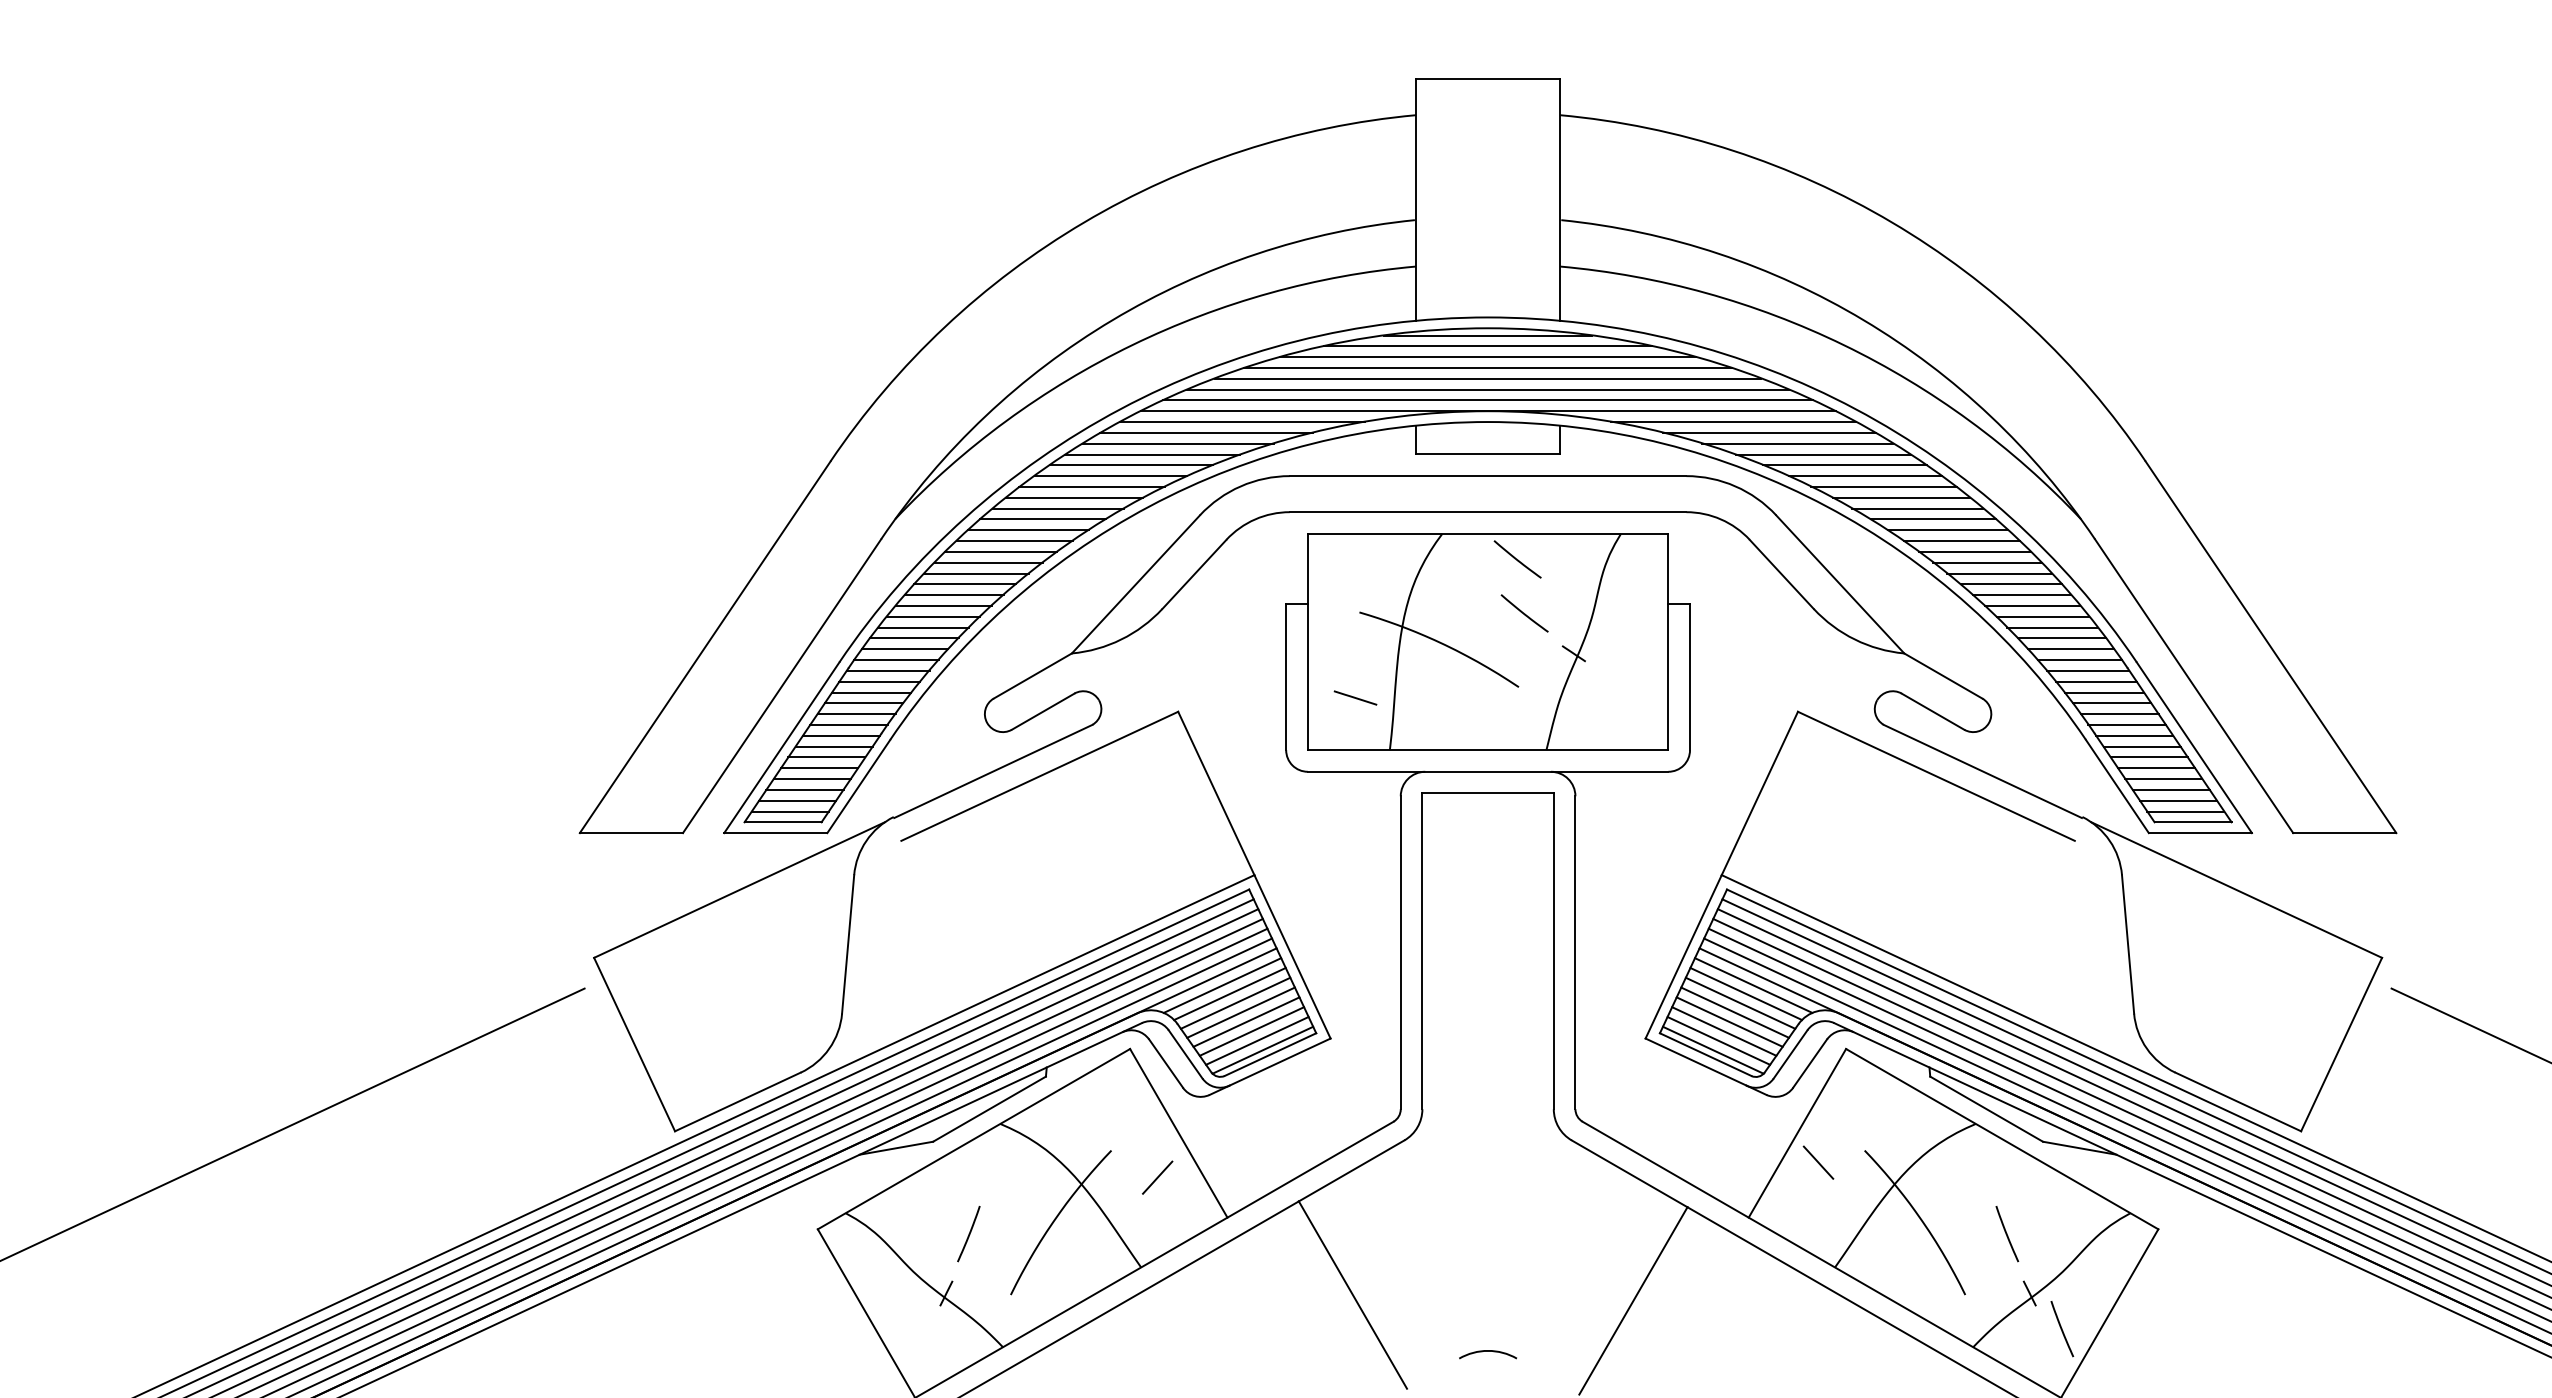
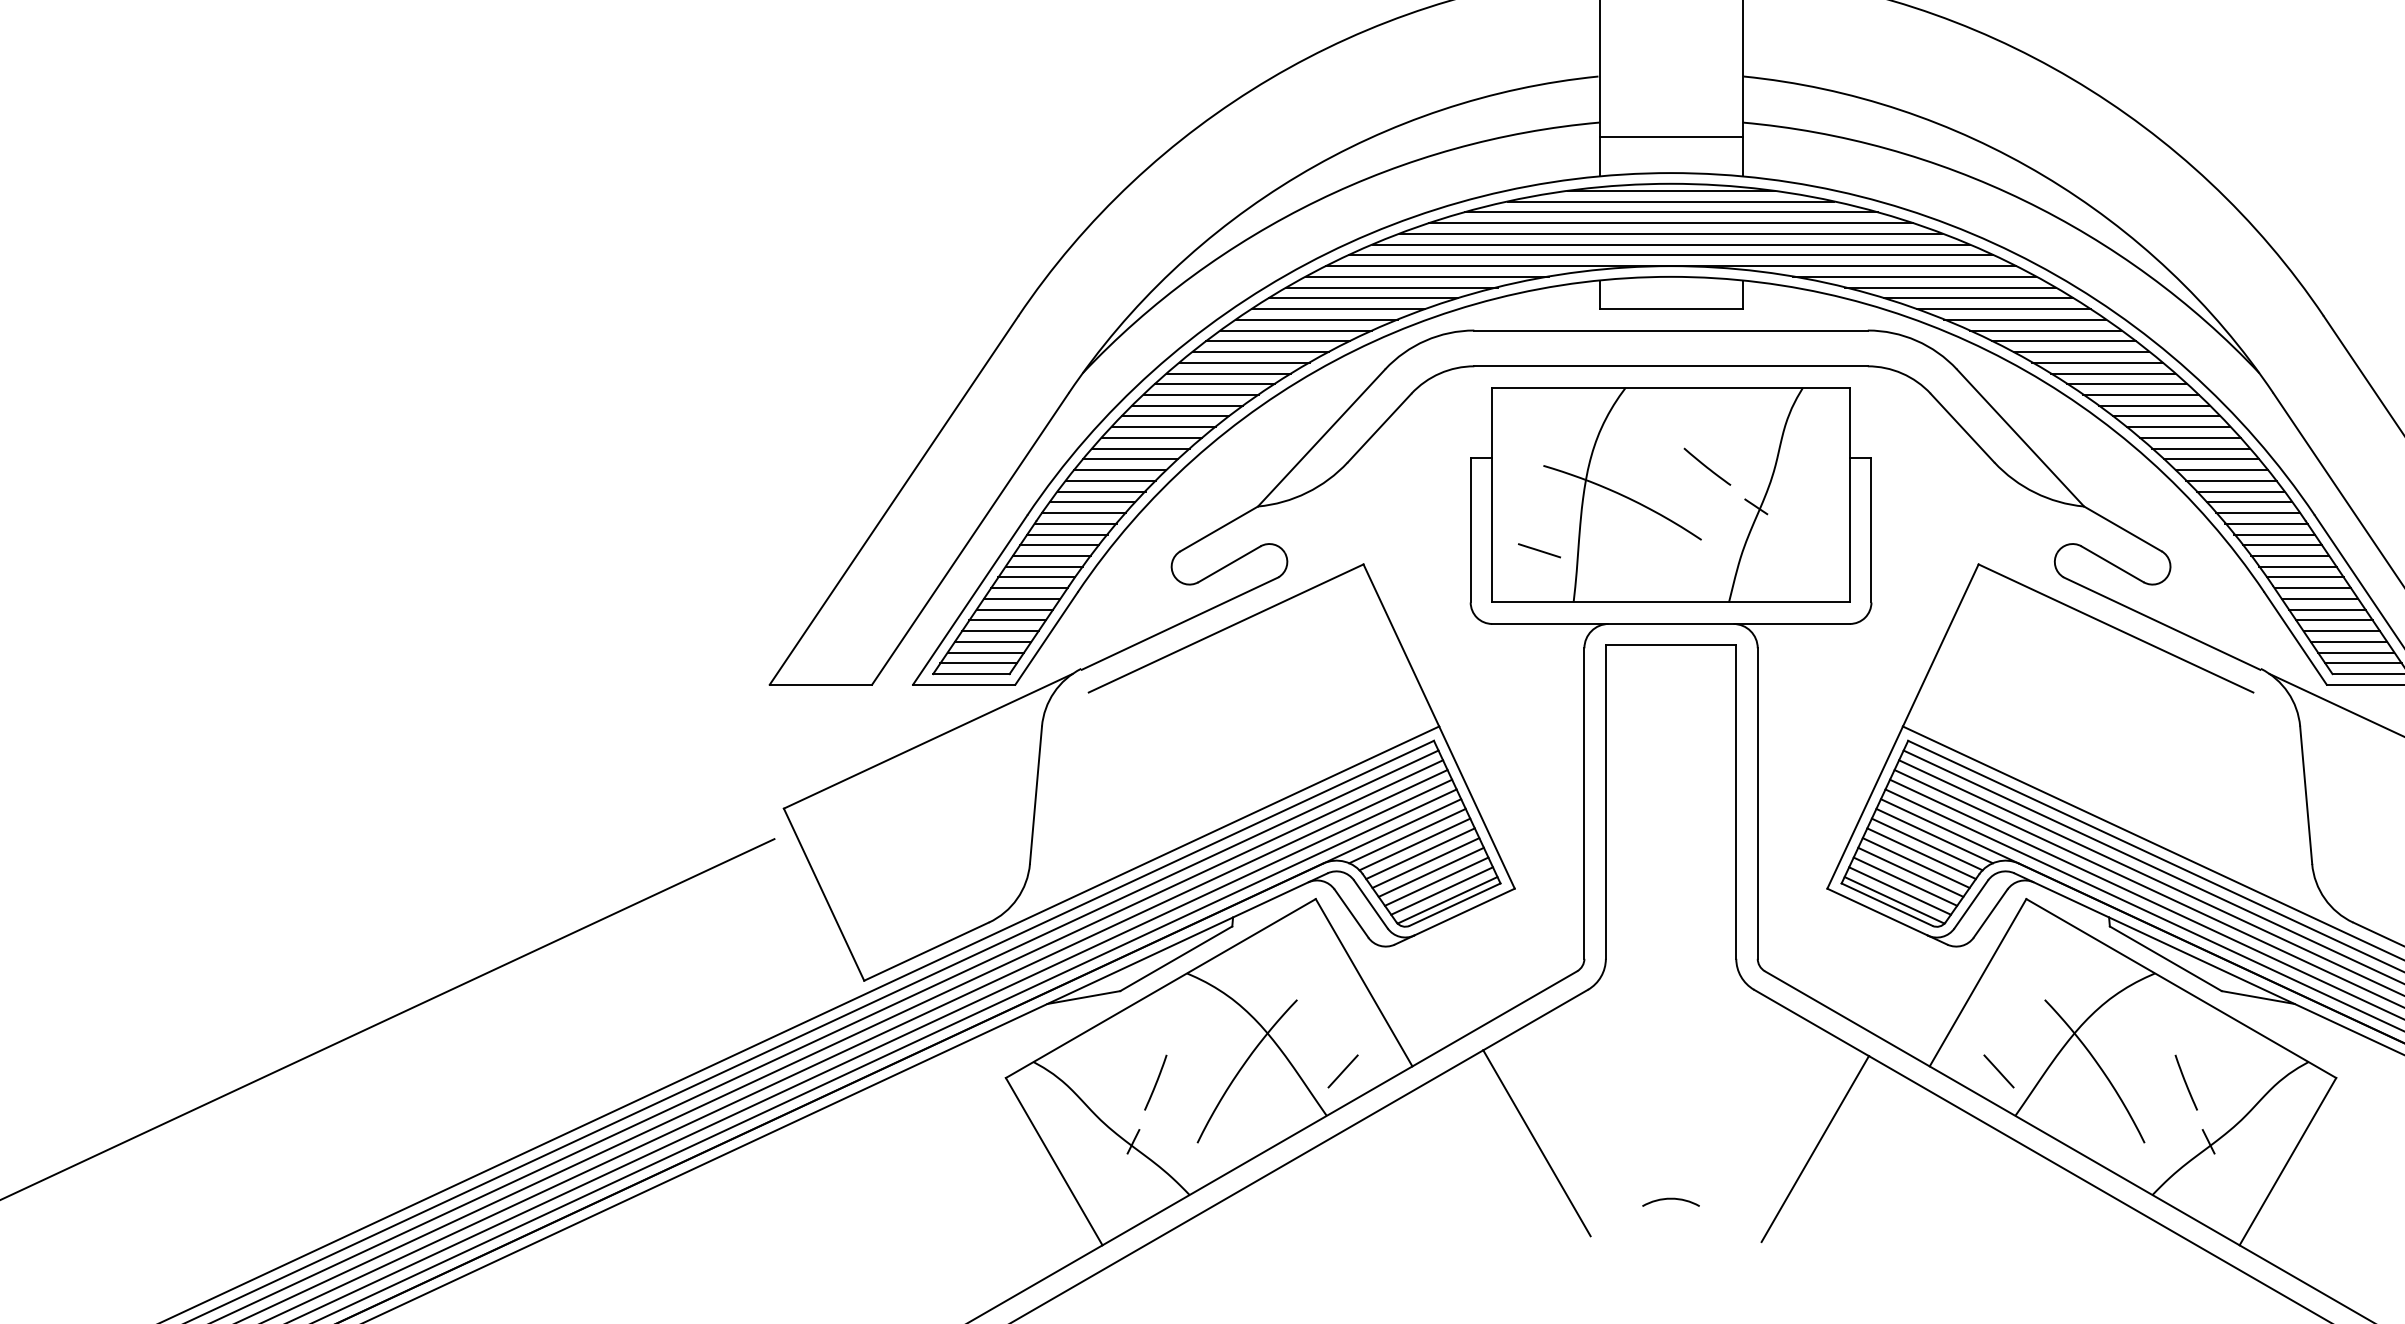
line: (1487, 281) -> (1670, 137), added
line: (1517, 559) -> (1700, 413), removed
line: (1818, 1162) -> (1998, 1071), moved
line: (1157, 1177) -> (1342, 1071), moved
line: (2062, 1329) -> (2241, 1177), removed

